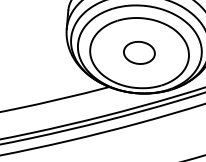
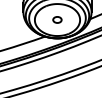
part: (139, 51) -> (57, 19), size x0.6

